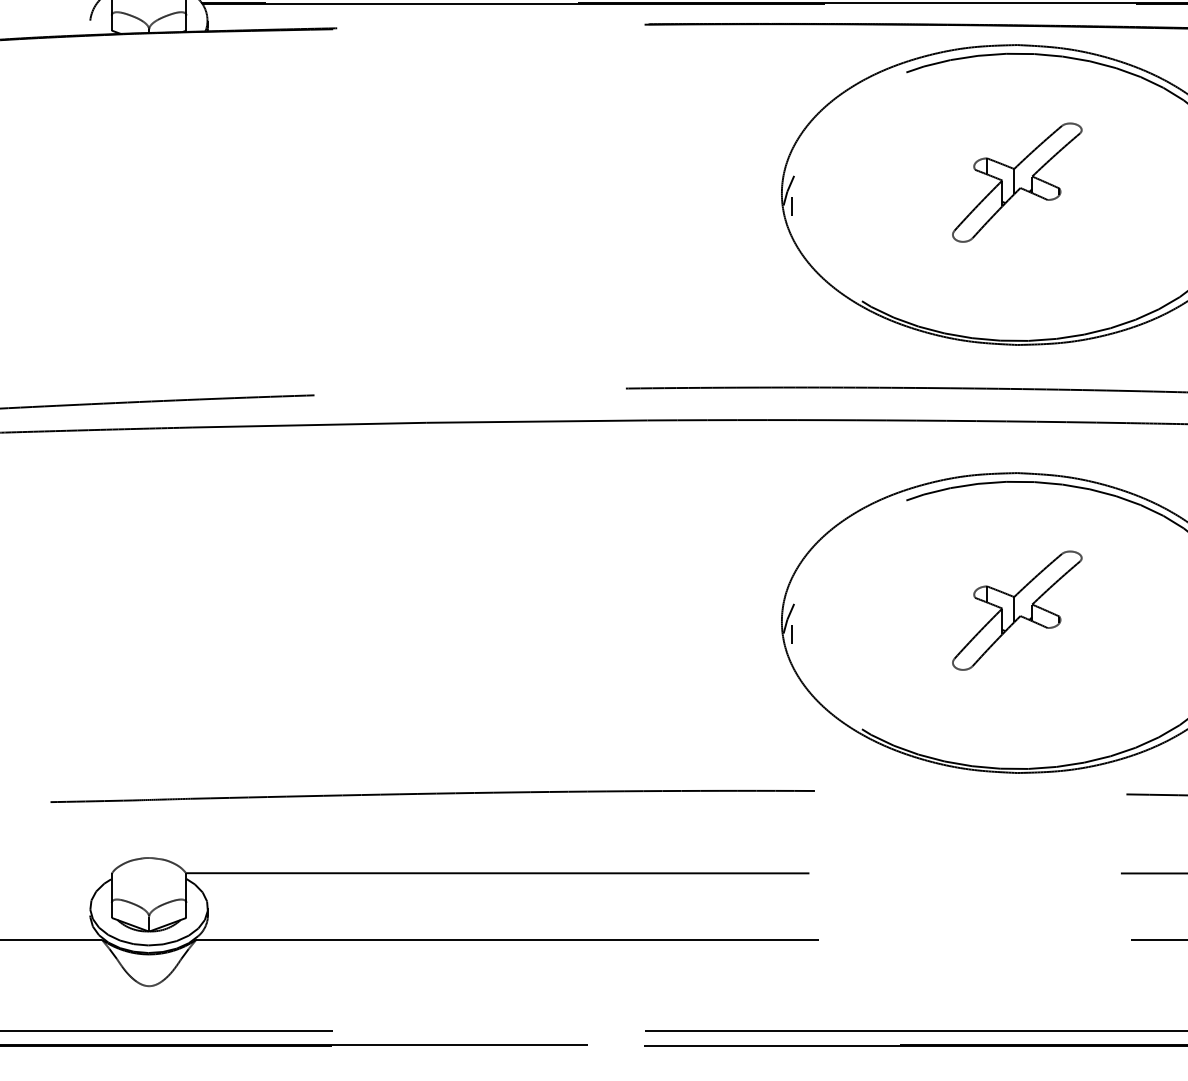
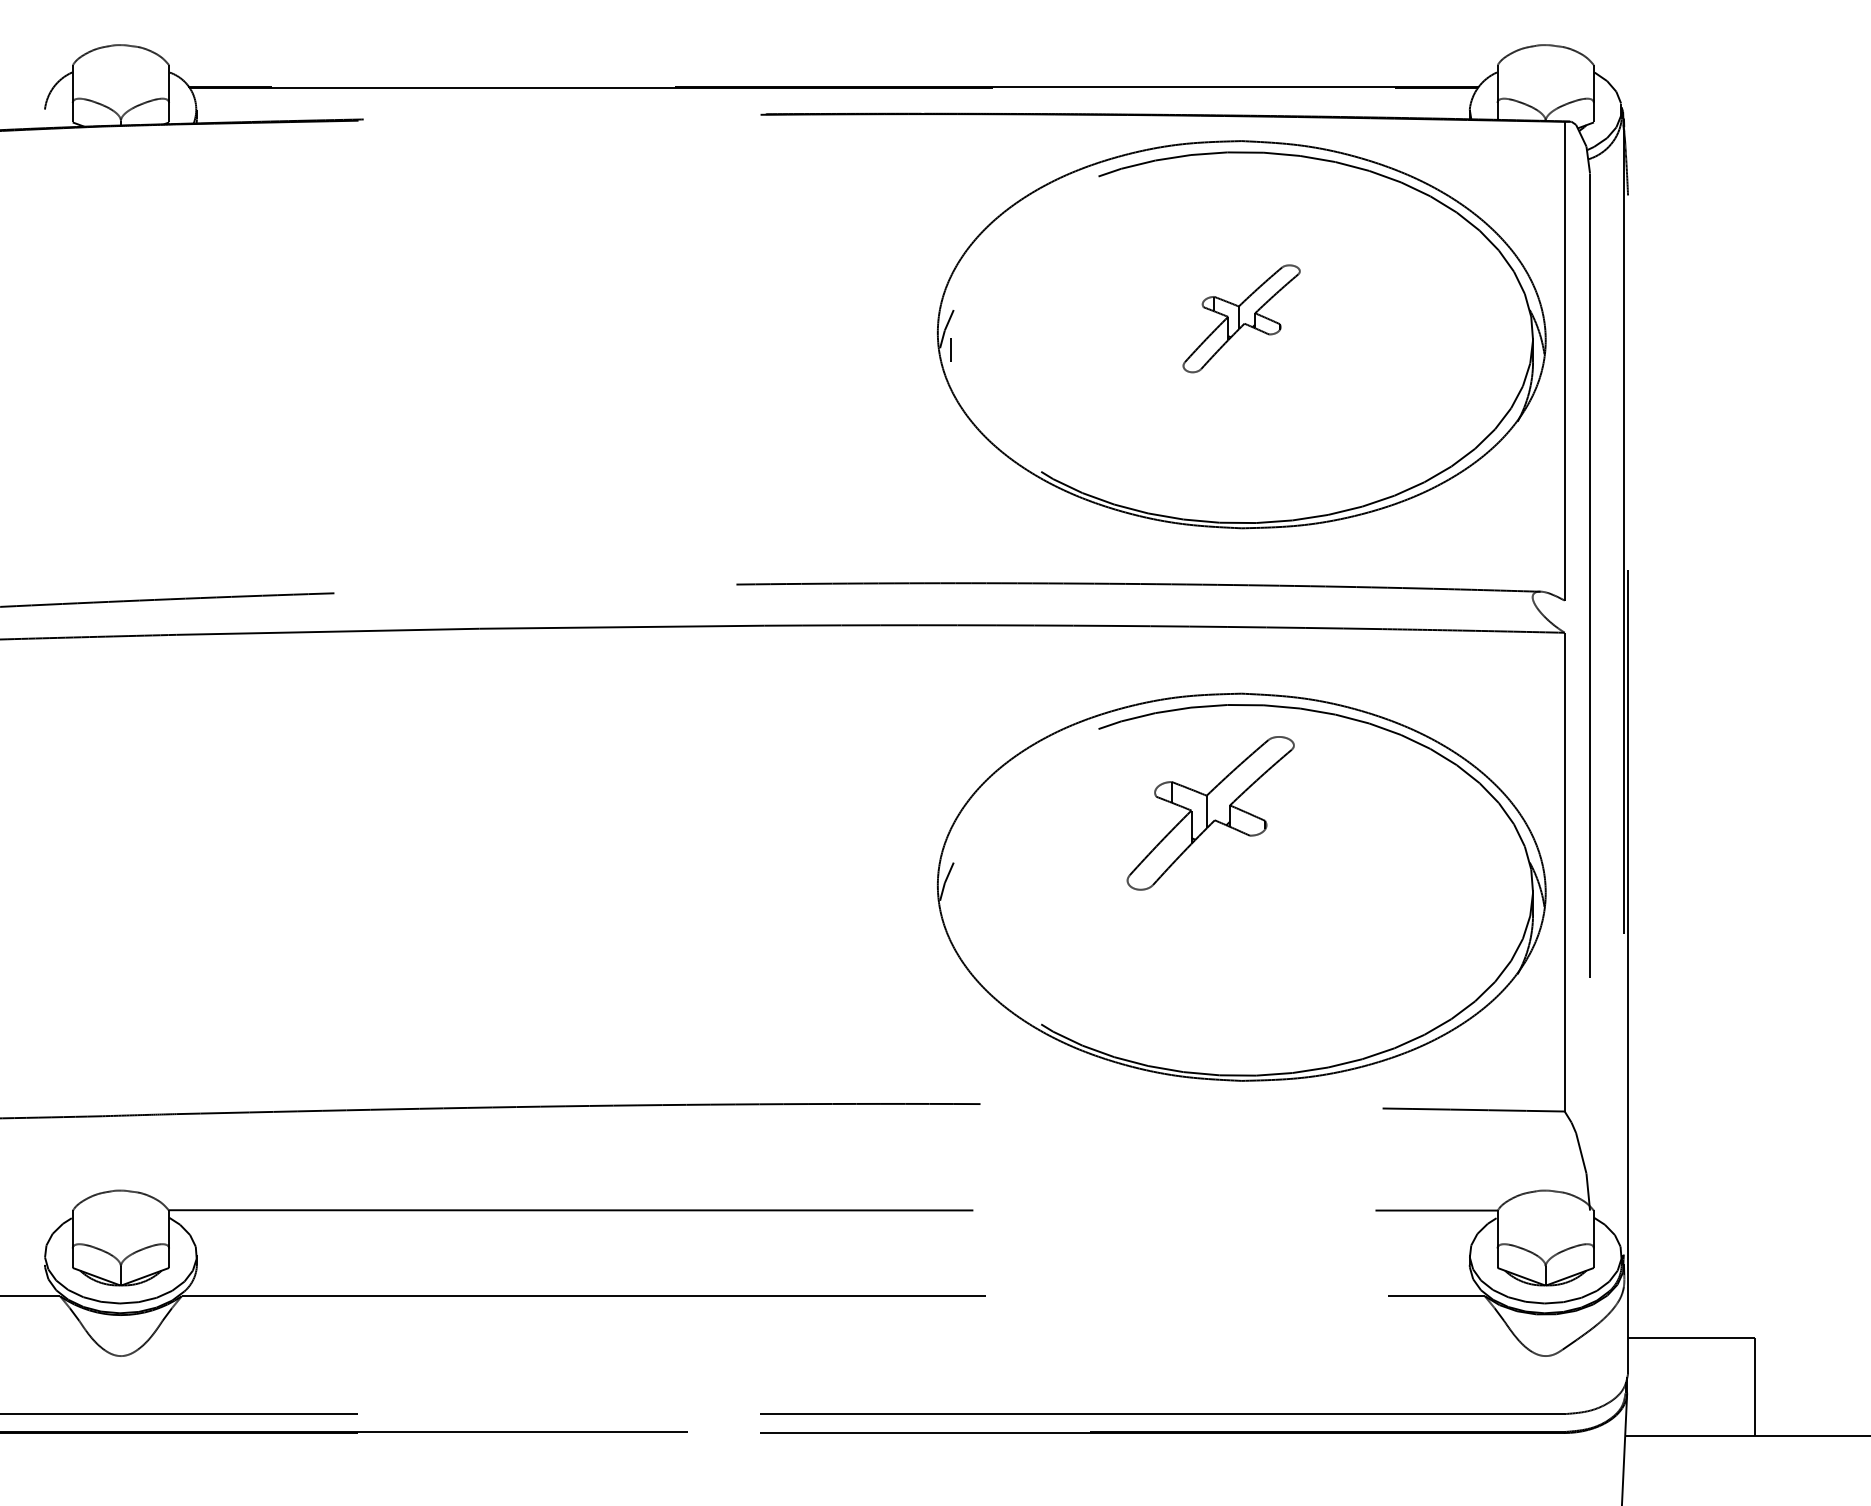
part: (1017, 182) -> (1241, 318), size x0.7
part: (1017, 610) -> (1210, 813), moved
line: (791, 634) -> (950, 902), removed

